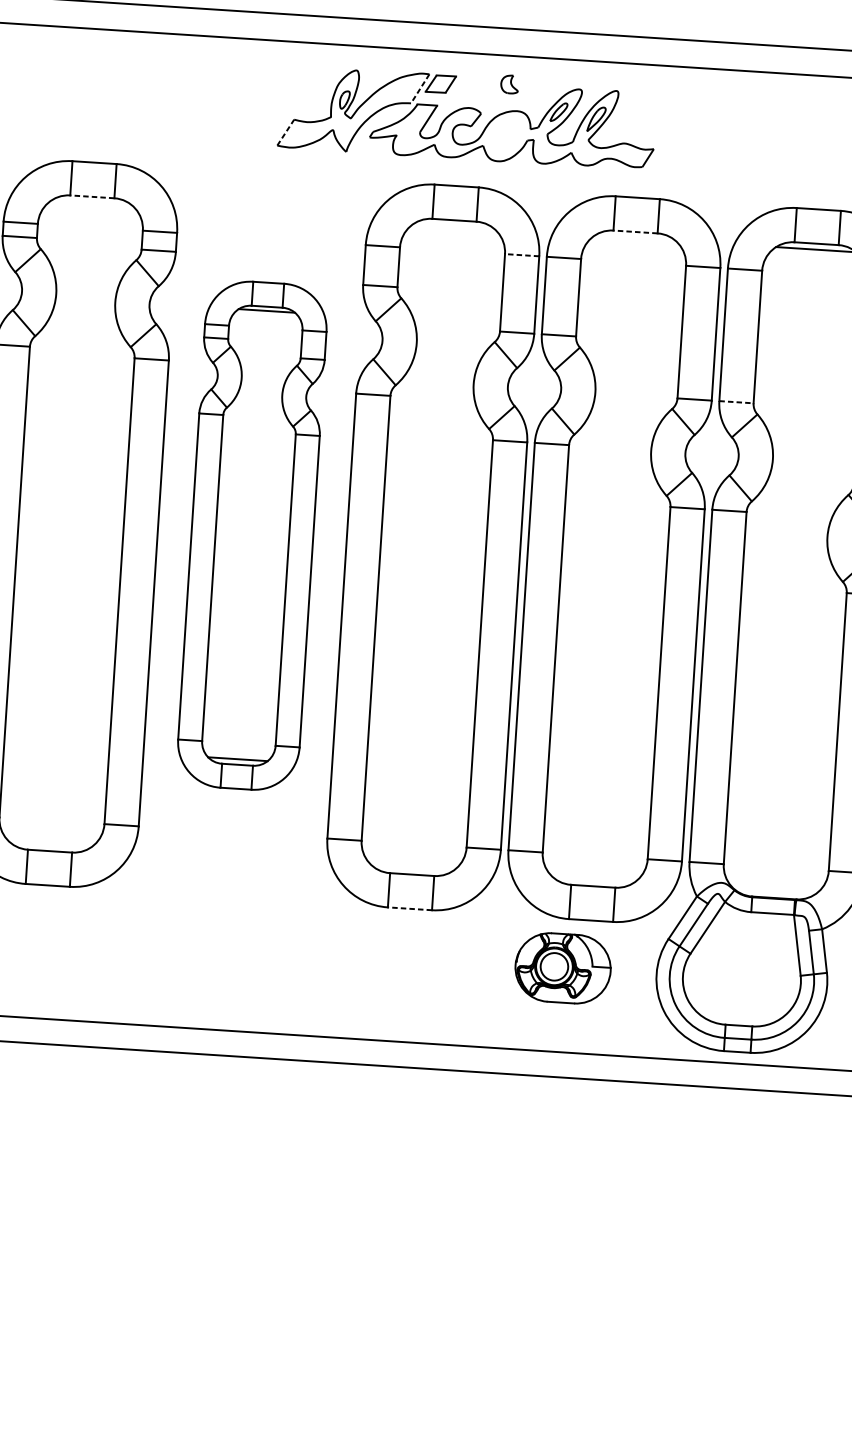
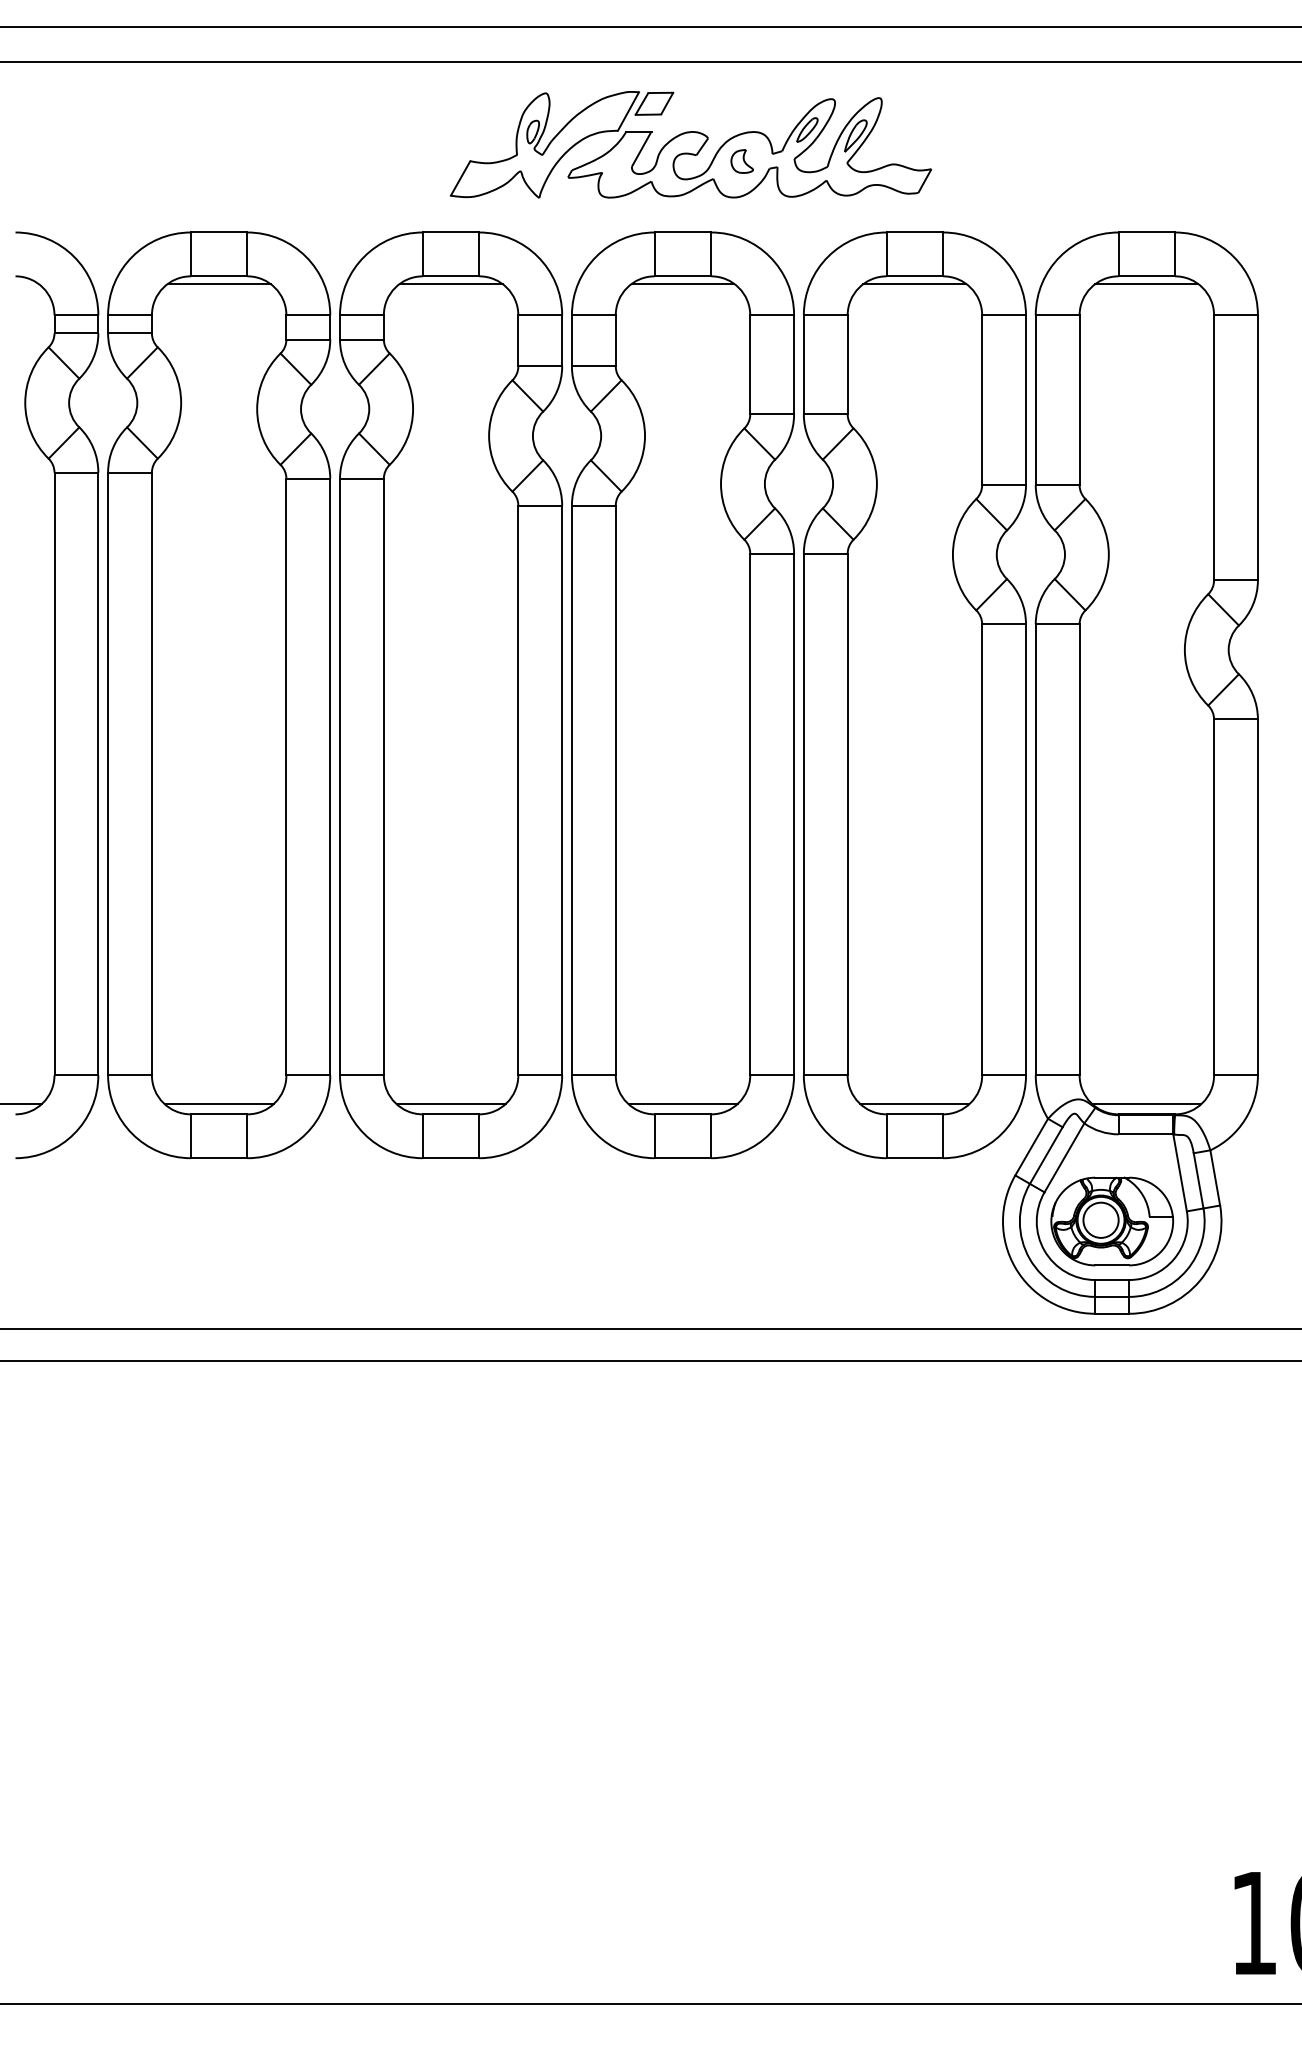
part: (509, 84) -> (741, 161), moved
line: (420, 88) -> (628, 111), dashed -> solid
line: (285, 132) -> (460, 178), dashed -> solid
line: (91, 196) -> (218, 276), dashed -> solid
line: (91, 203) -> (218, 284), added
line: (453, 226) -> (682, 284), added
line: (635, 232) -> (914, 276), dashed -> solid
line: (634, 238) -> (914, 284), added
line: (522, 255) -> (772, 315), dashed -> solid
line: (736, 402) -> (1057, 485), dashed -> solid
part: (252, 535) -> (451, 695), size x1.43
line: (50, 843) -> (218, 1104), added
line: (412, 866) -> (682, 1104), added
line: (593, 878) -> (914, 1104), added
line: (774, 890) -> (1146, 1104), added
line: (409, 909) -> (682, 1158), dashed -> solid
part: (563, 968) -> (1112, 1221), moved

